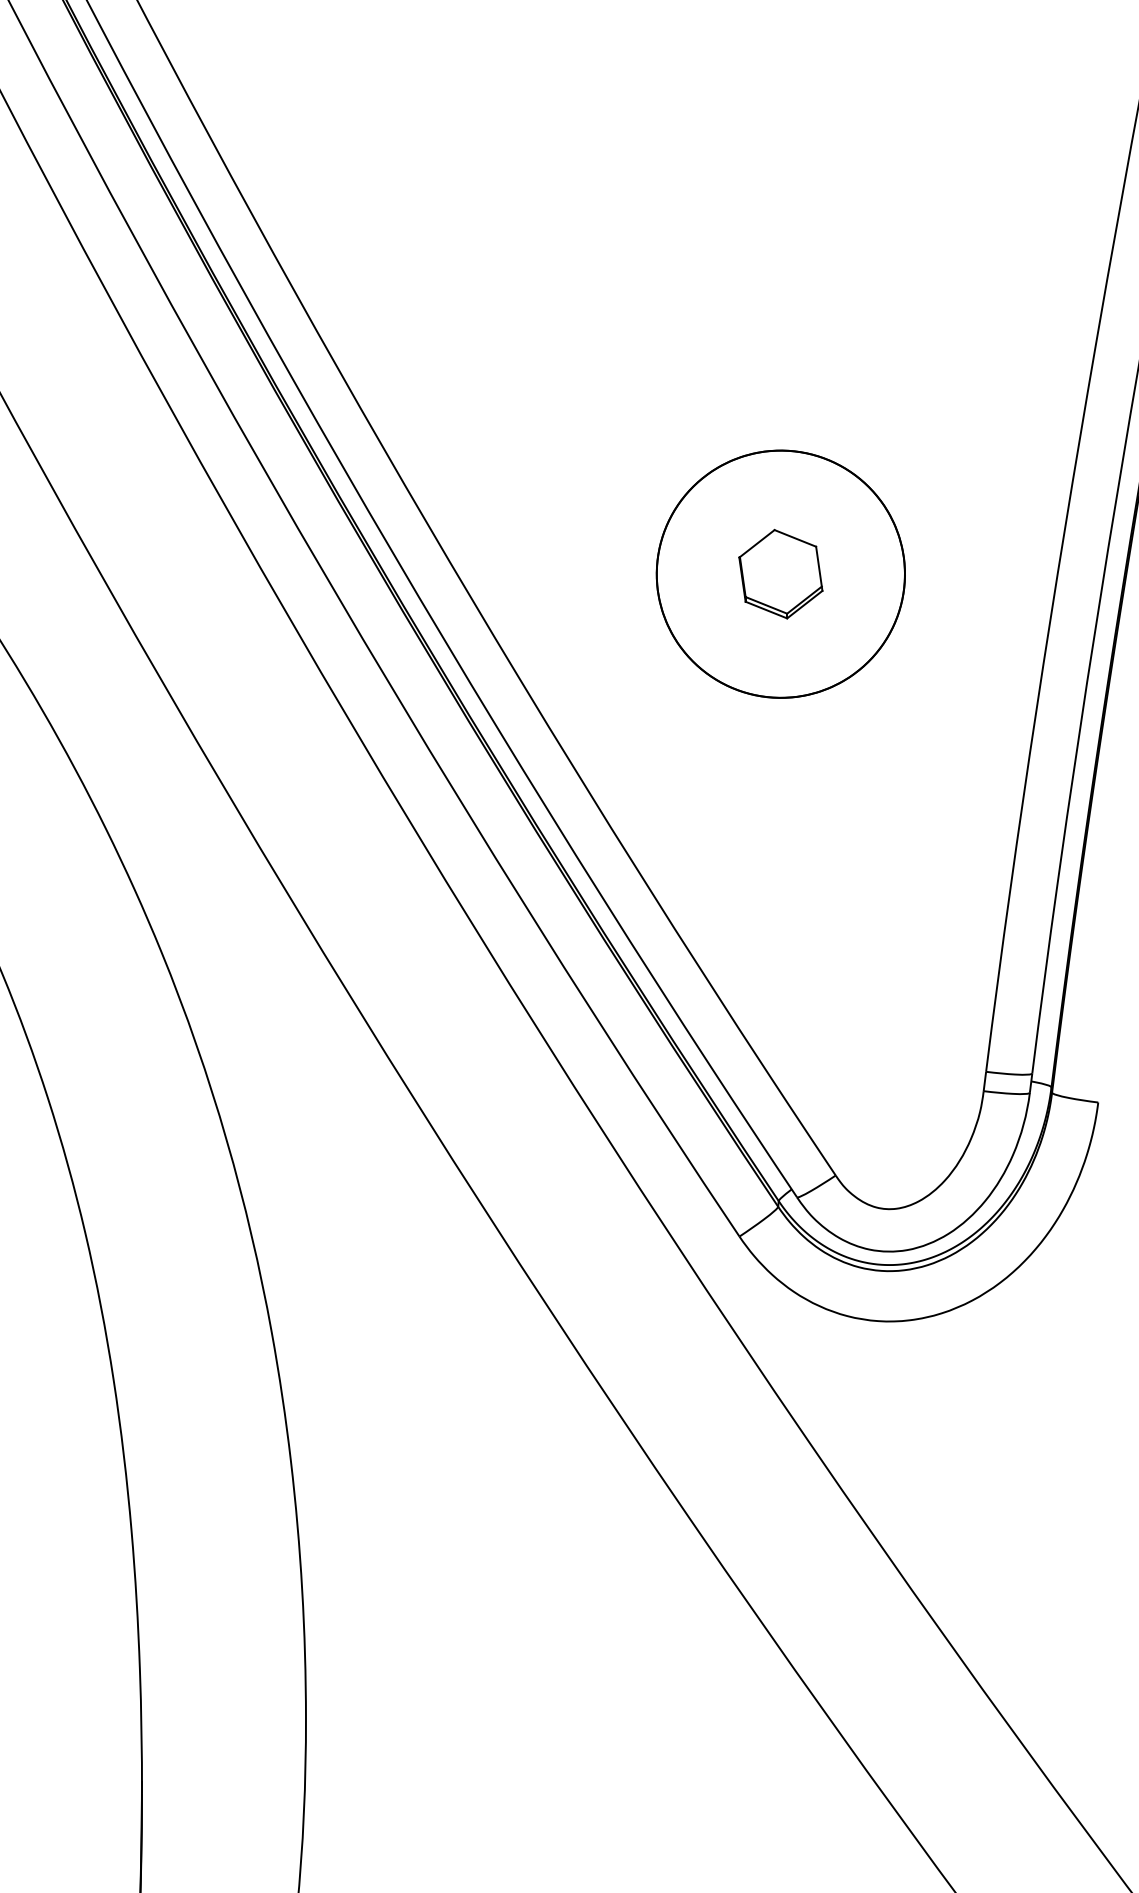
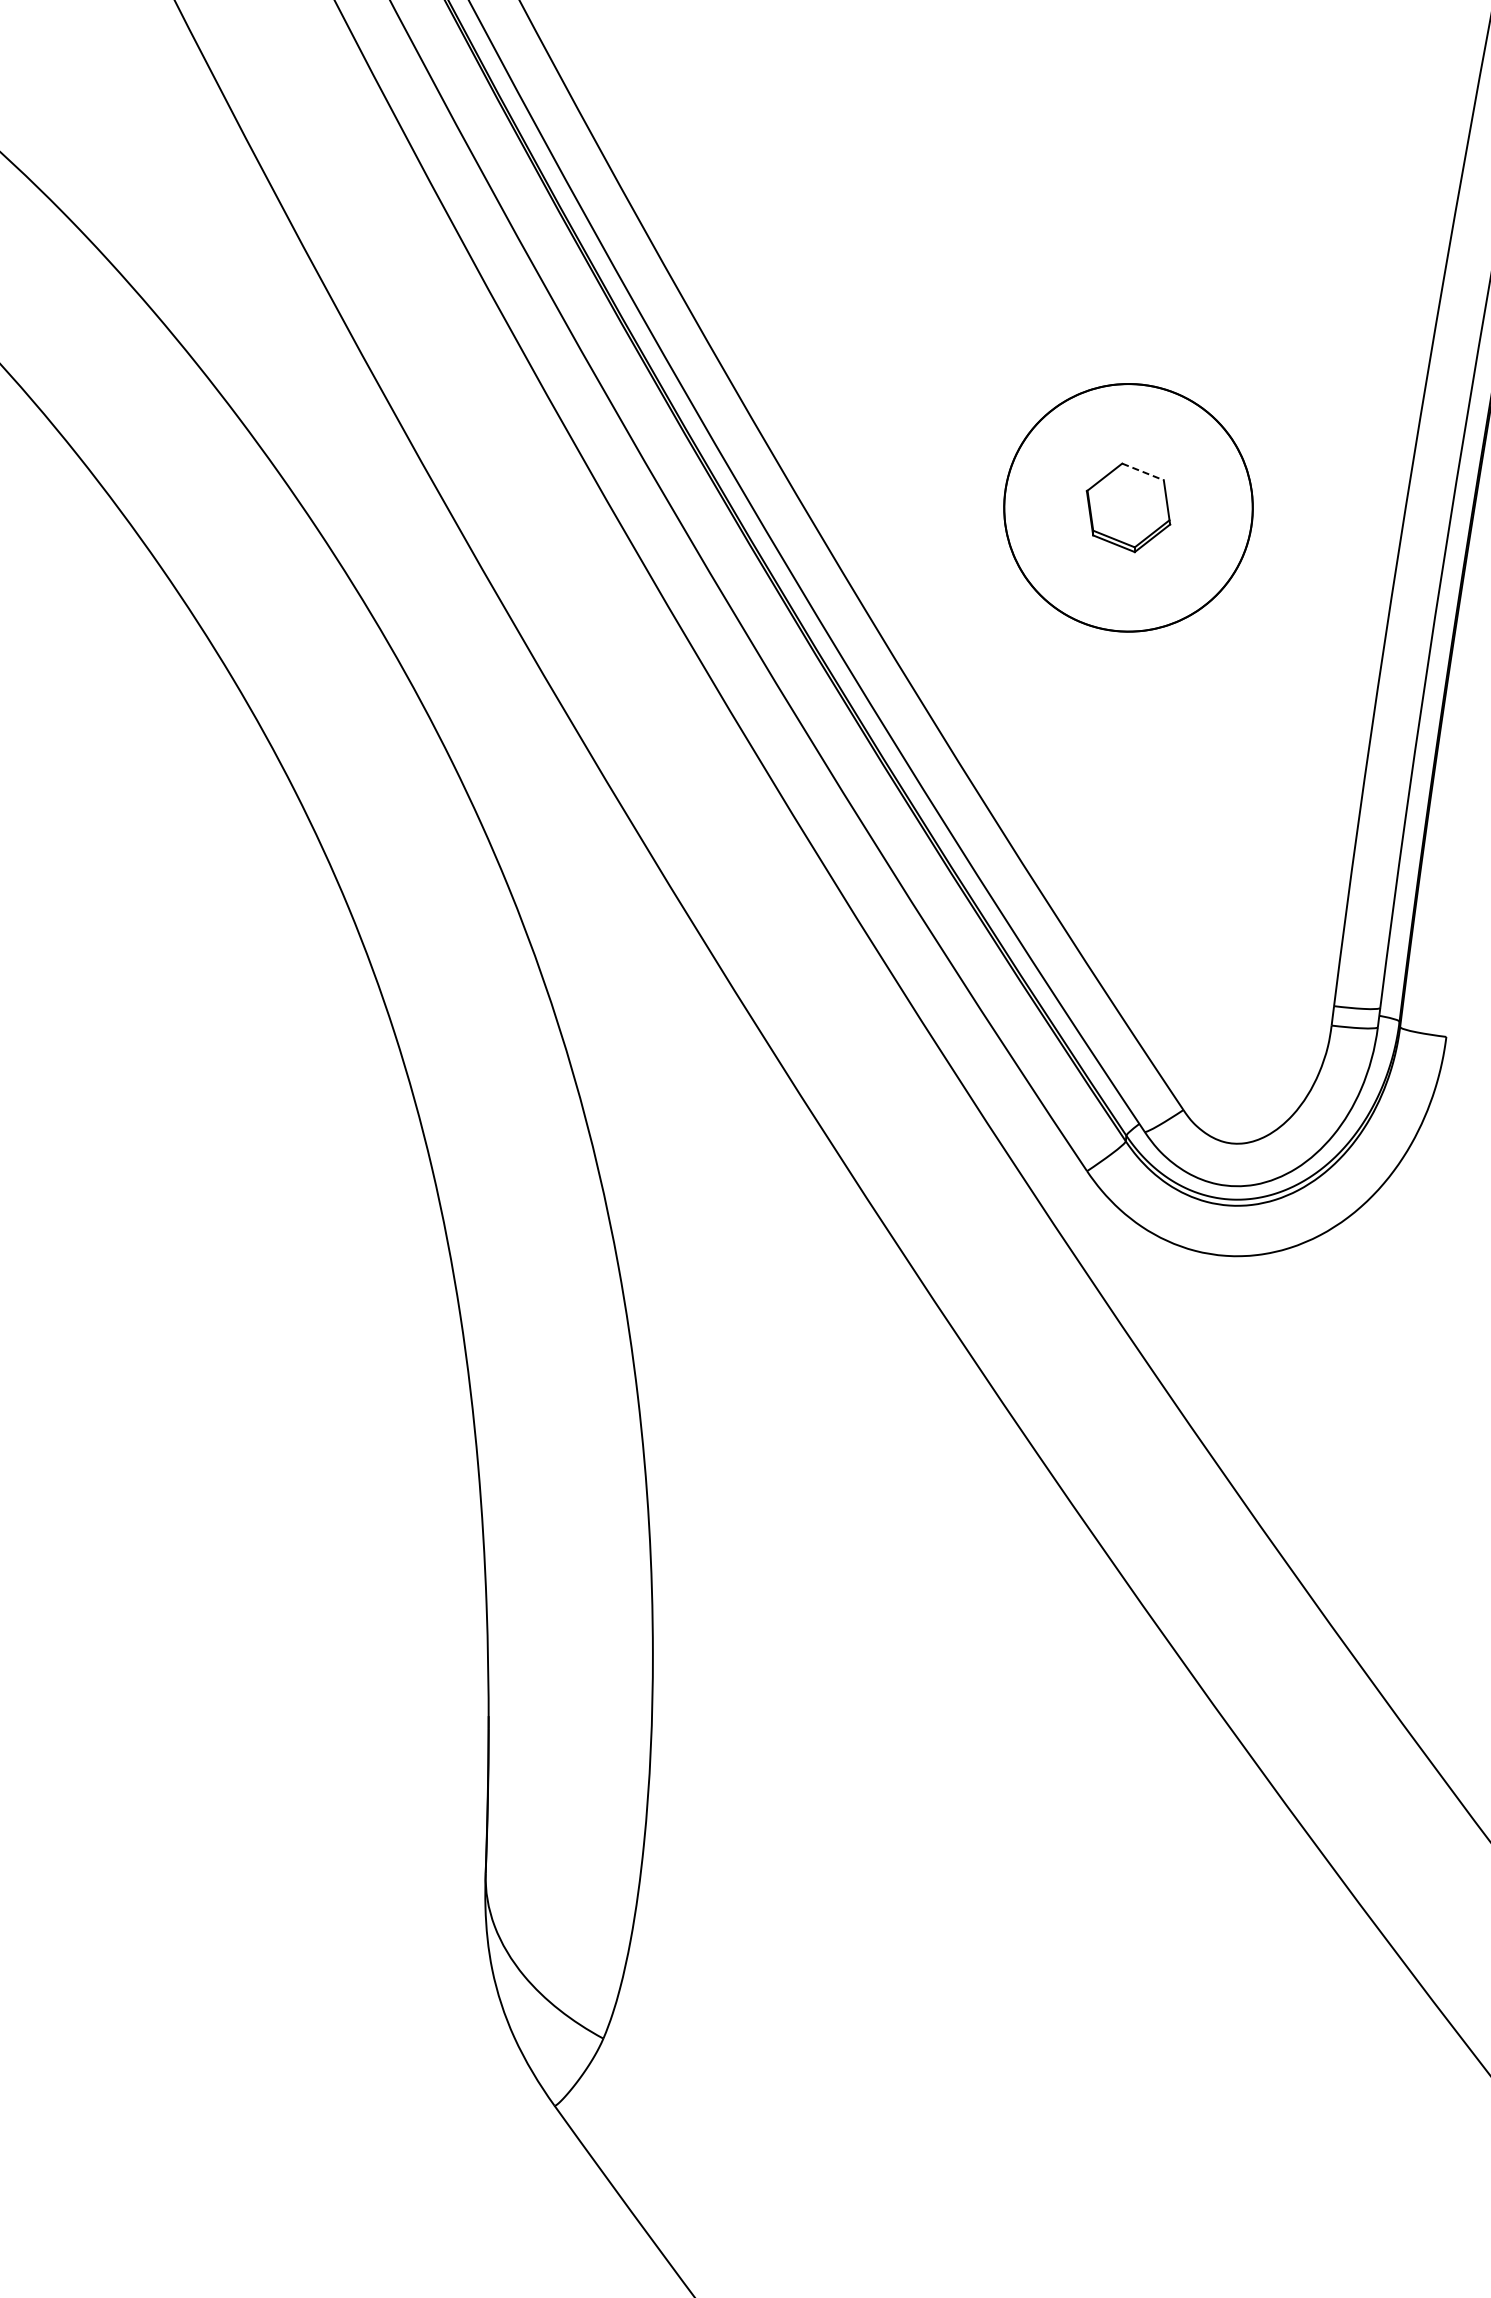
line: (795, 538) -> (1143, 472), solid -> dashed

